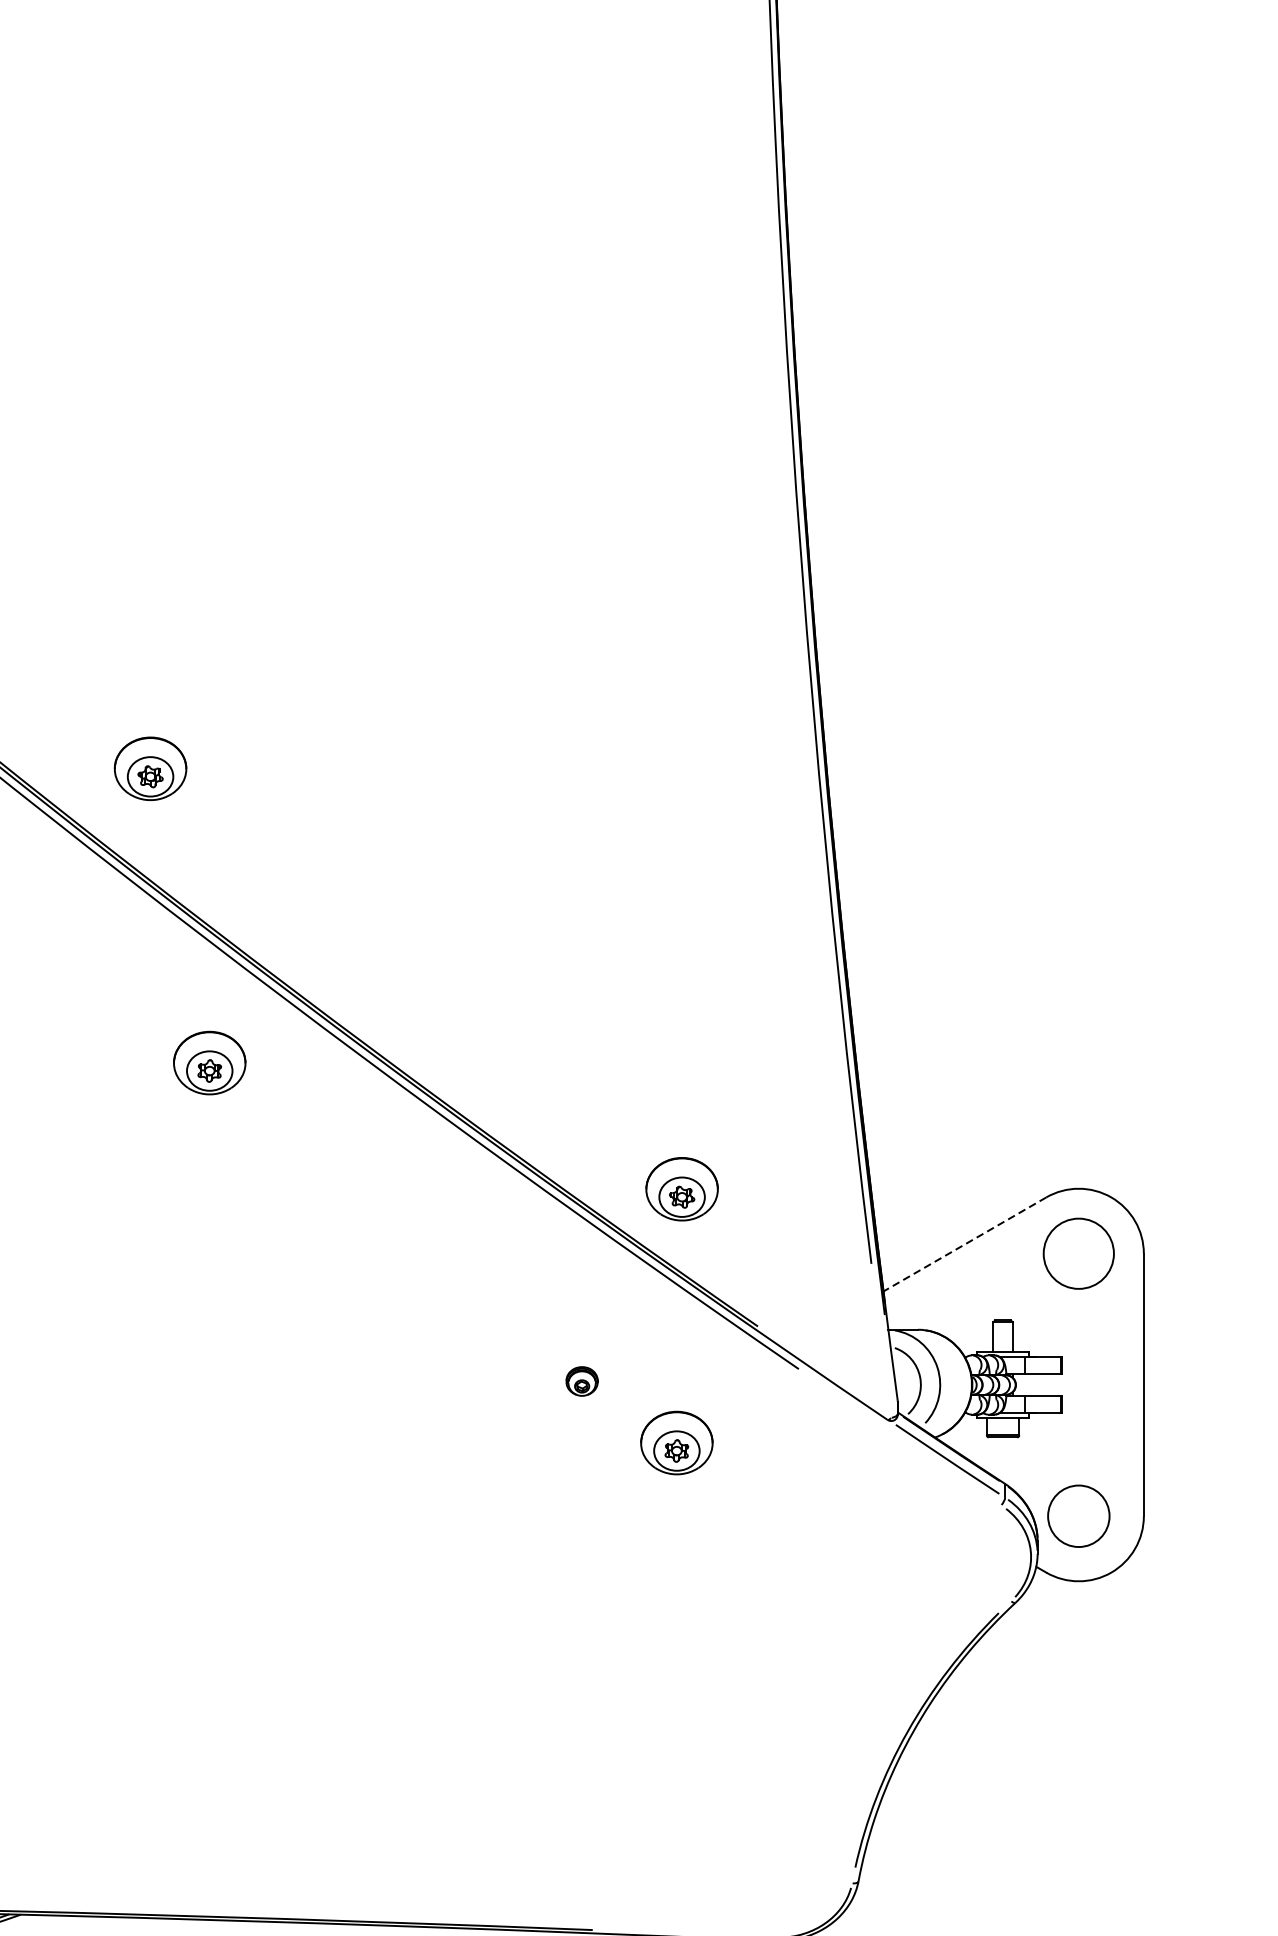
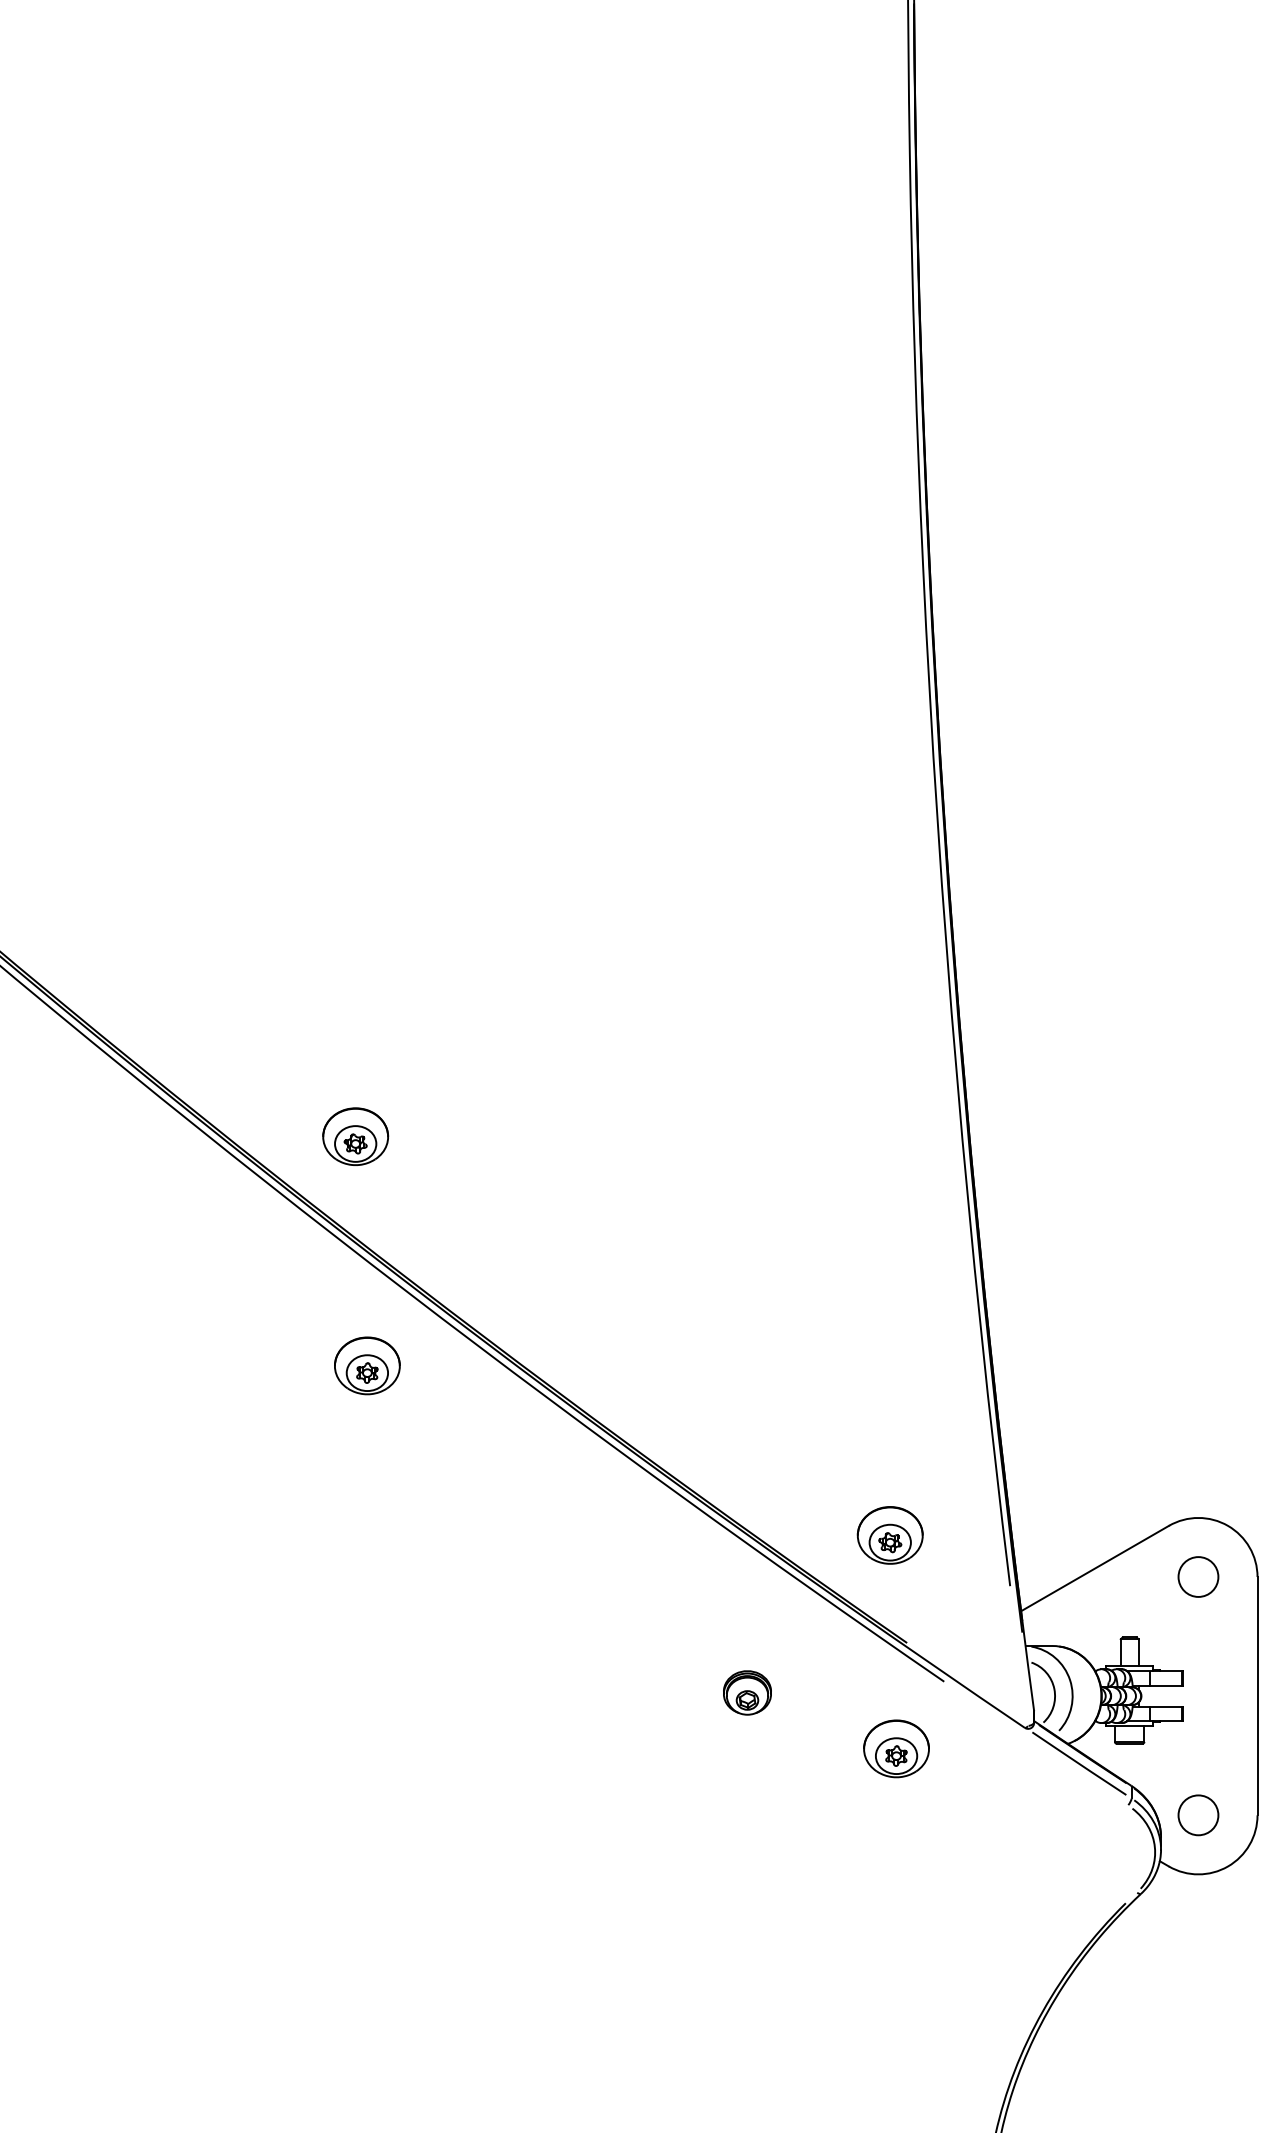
part: (209, 1062) -> (367, 1365), moved
part: (681, 1189) -> (889, 1535), moved
line: (964, 1244) -> (1094, 1568), dashed -> solid
circle: (1078, 1253) -> (1198, 1576), size x0.62
part: (582, 1380) -> (747, 1692), size x1.67
part: (676, 1442) -> (896, 1748), moved
circle: (1078, 1516) -> (1198, 1815), size x0.71

